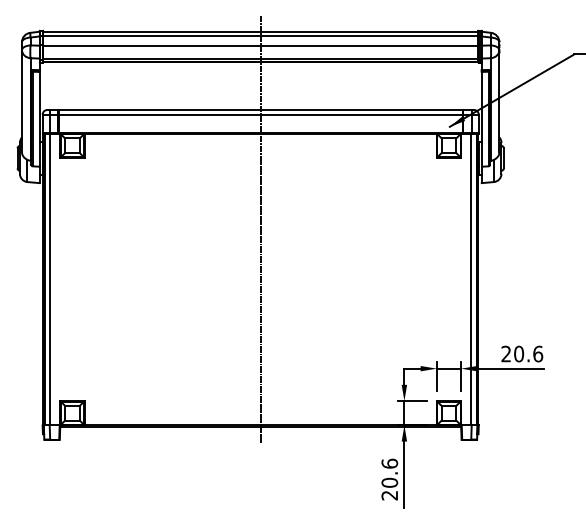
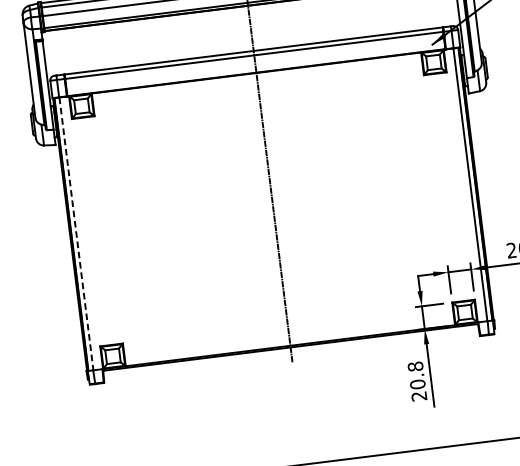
line: (49, 279) -> (75, 233), solid -> dashed
text: (389, 463) -> (415, 366), 20.6 -> 20.8

